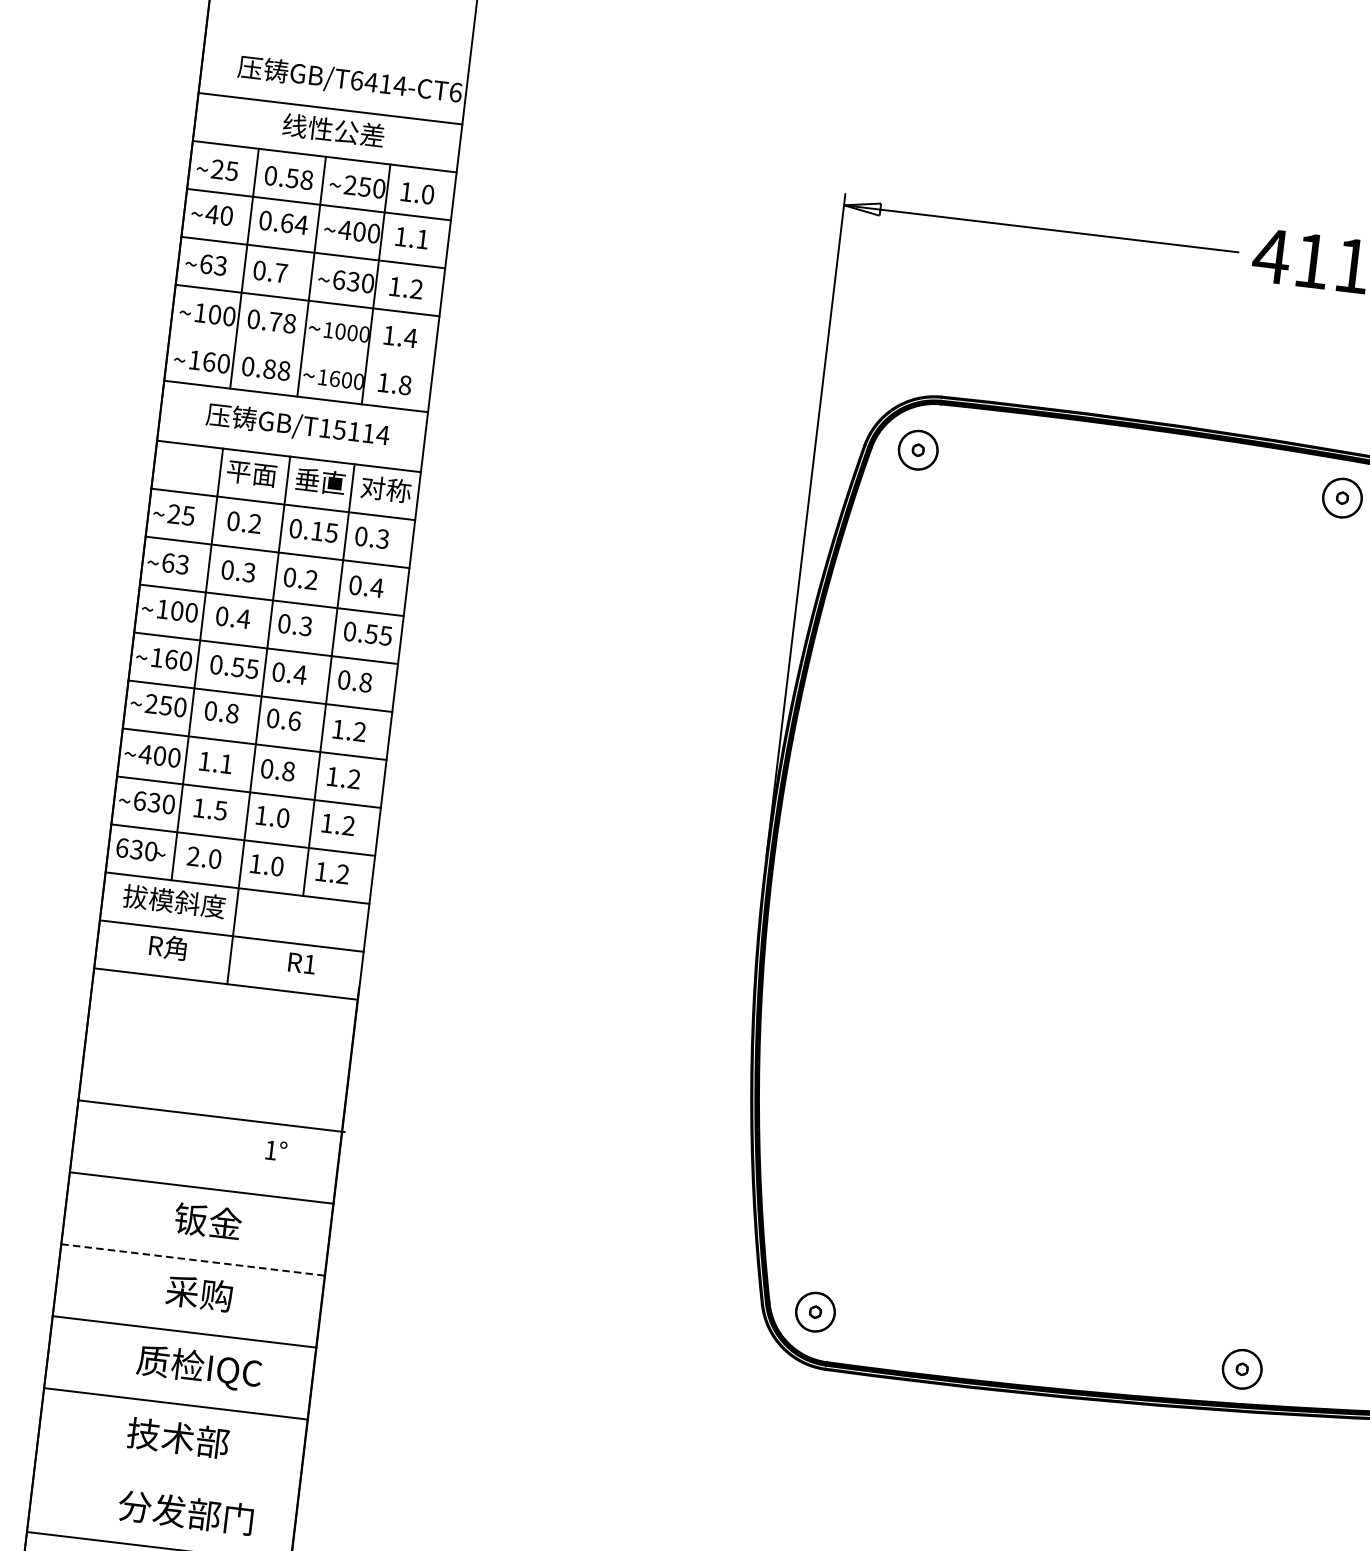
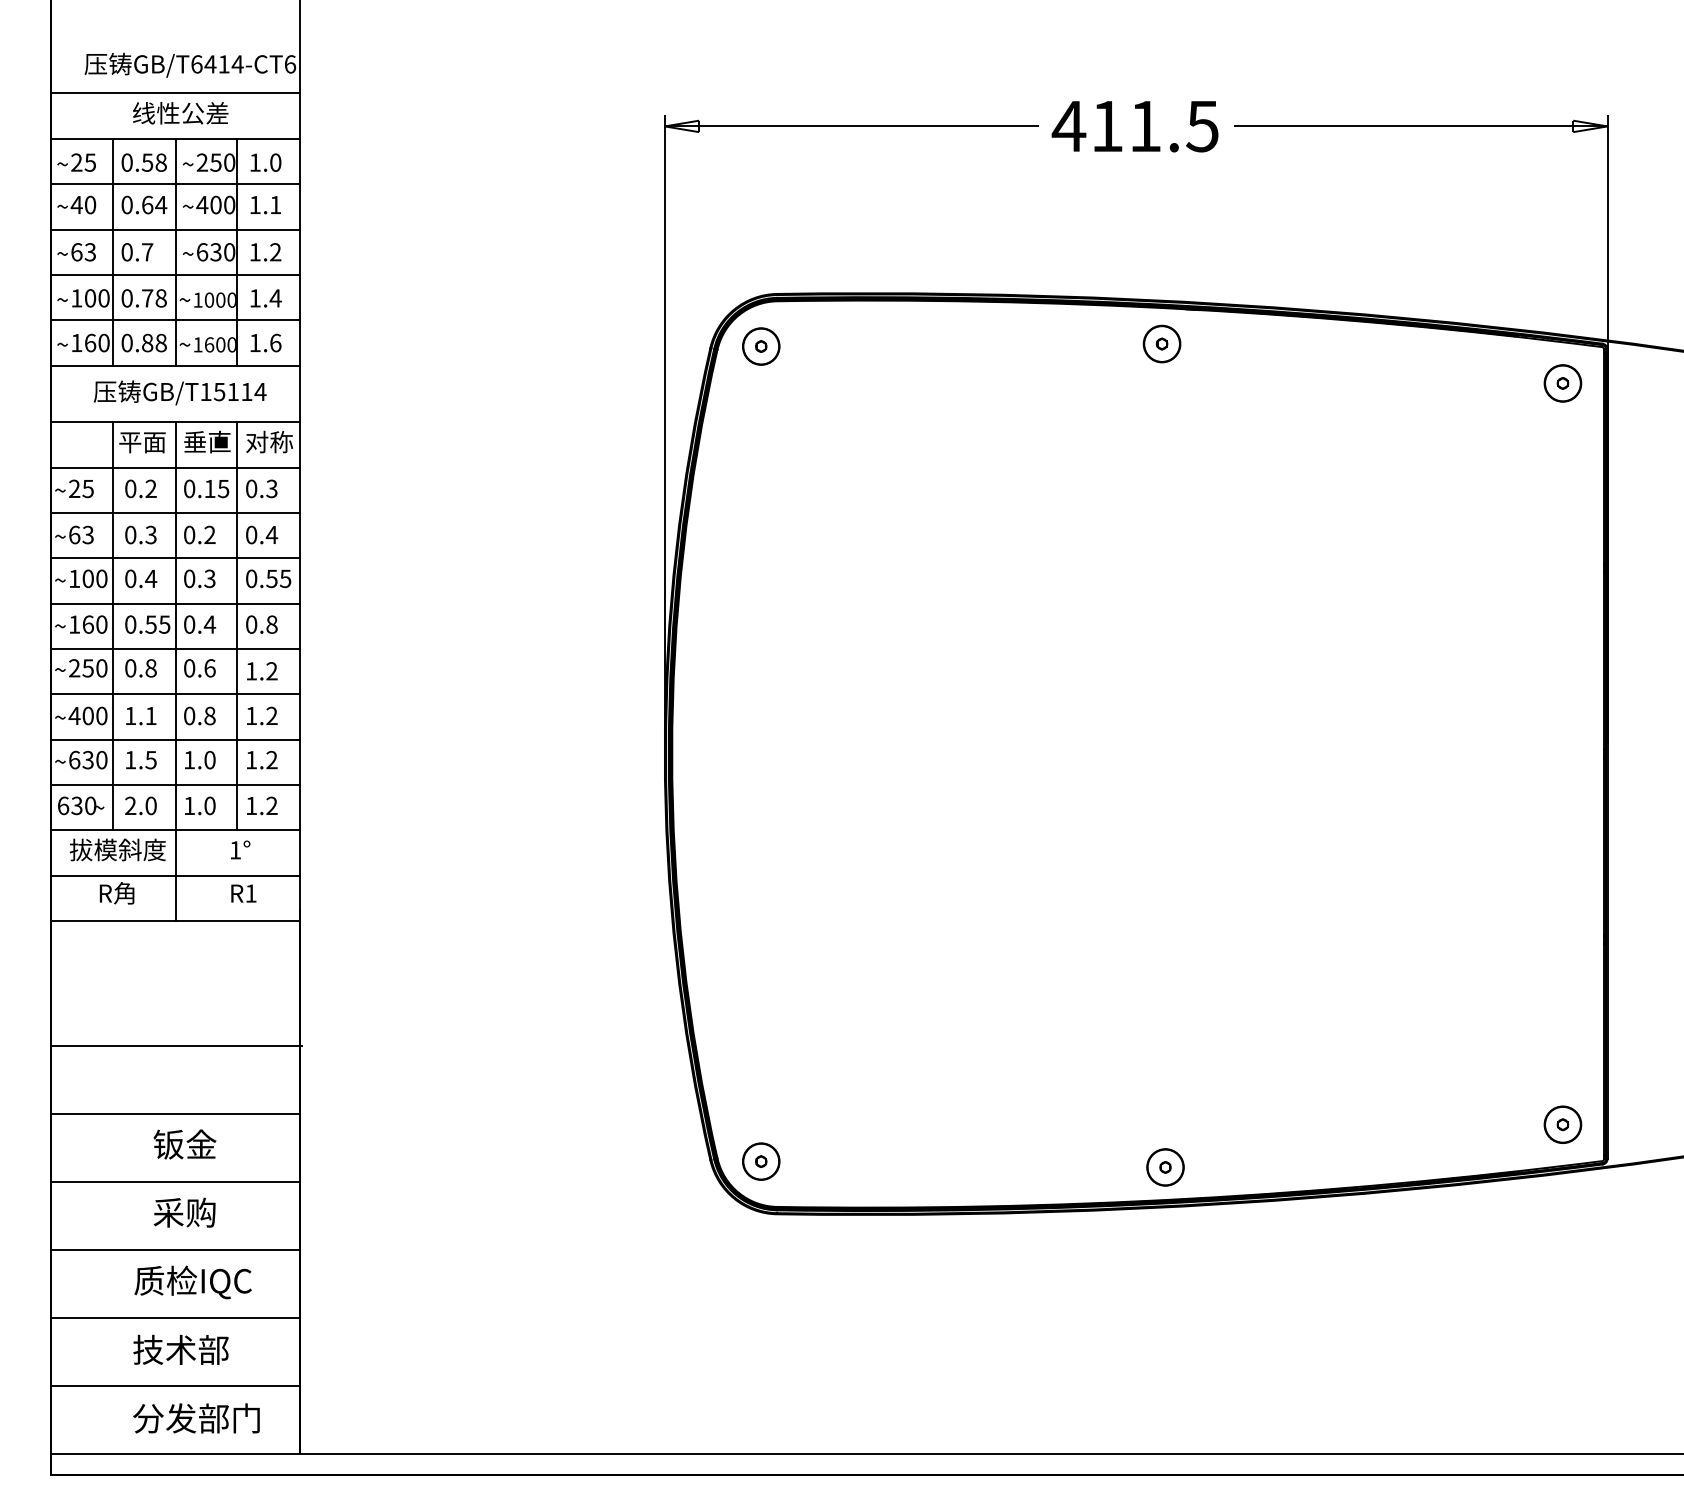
line: (301, 348) -> (174, 320), added
text: (405, 384) -> (275, 342), 1.8 -> 1.6
text: (276, 1150) -> (240, 849), moved
line: (193, 1260) -> (175, 1182), dashed -> solid
line: (166, 1476) -> (174, 1386), added

